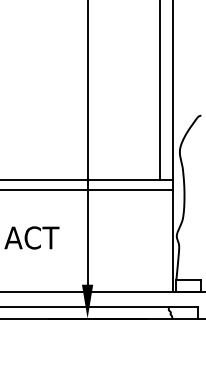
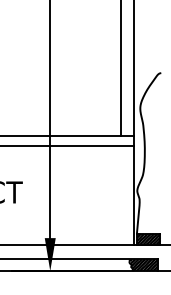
hatch: (188, 286) -> (148, 239), added
hatch: (183, 312) -> (143, 265), added

